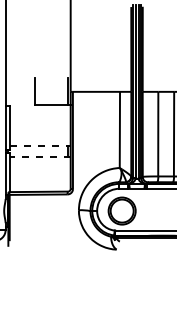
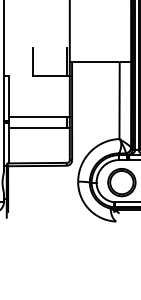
line: (40, 145) -> (39, 116), dashed -> solid
line: (39, 157) -> (38, 128), dashed -> solid

